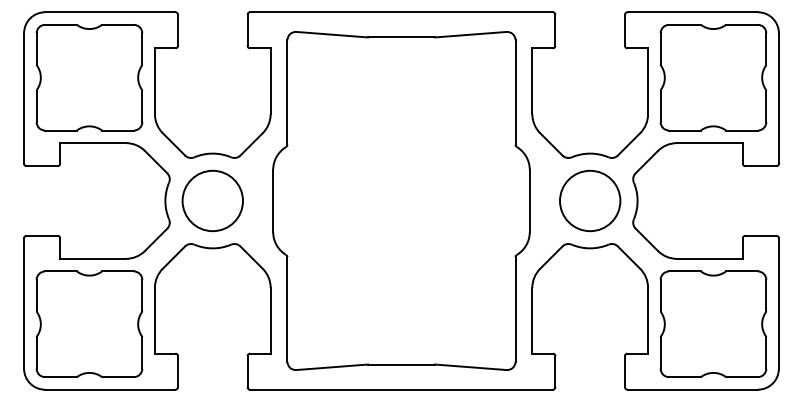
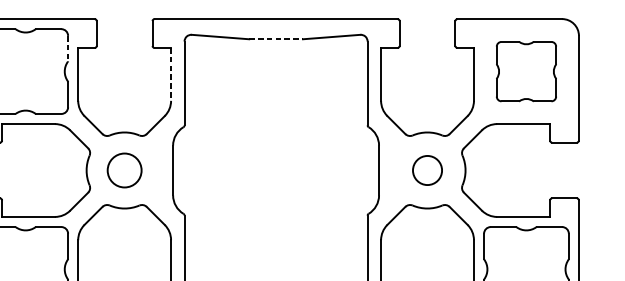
line: (401, 37) -> (276, 39), solid -> dashed
line: (142, 49) -> (68, 48), solid -> dashed
part: (713, 77) -> (526, 71), size x0.7
line: (270, 81) -> (170, 74), solid -> dashed
circle: (212, 200) -> (124, 170), size x0.7
circle: (590, 200) -> (427, 170), size x0.6

